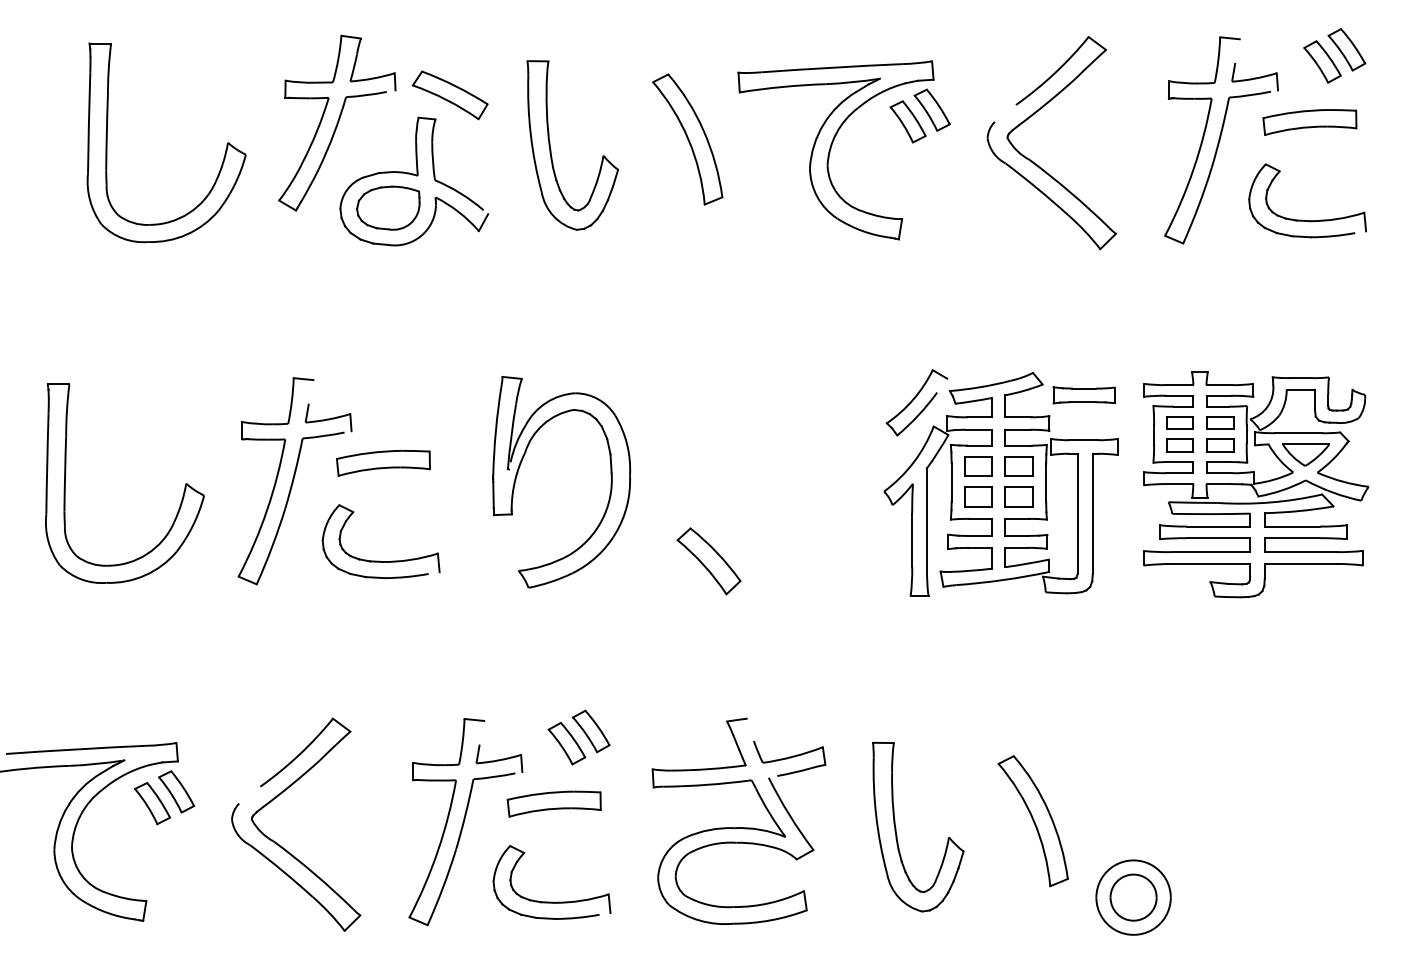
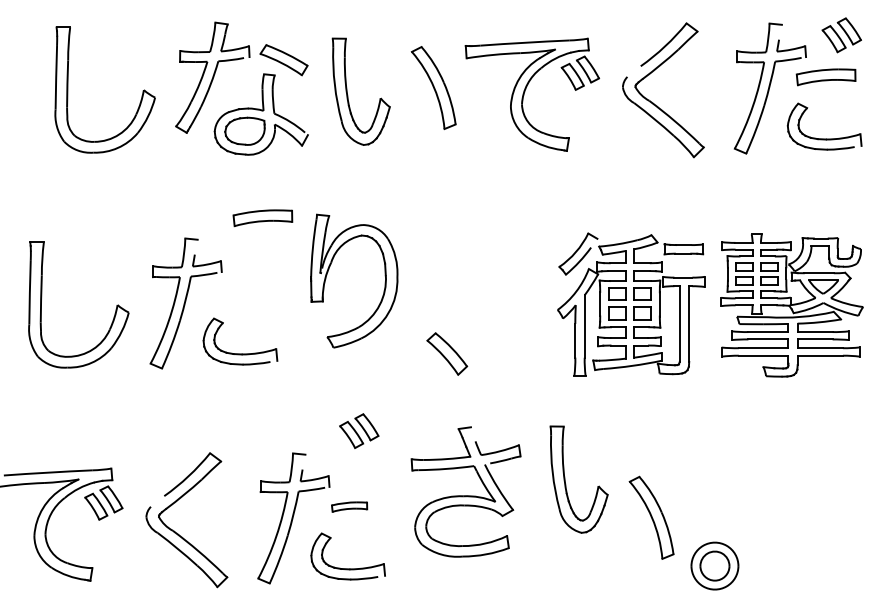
part: (382, 463) -> (262, 218), moved
part: (520, 468) -> (328, 272), moved
part: (579, 736) -> (359, 430), moved
part: (554, 803) -> (349, 506), size x0.6
part: (738, 820) -> (465, 491), moved
part: (896, 826) -> (565, 479), moved

